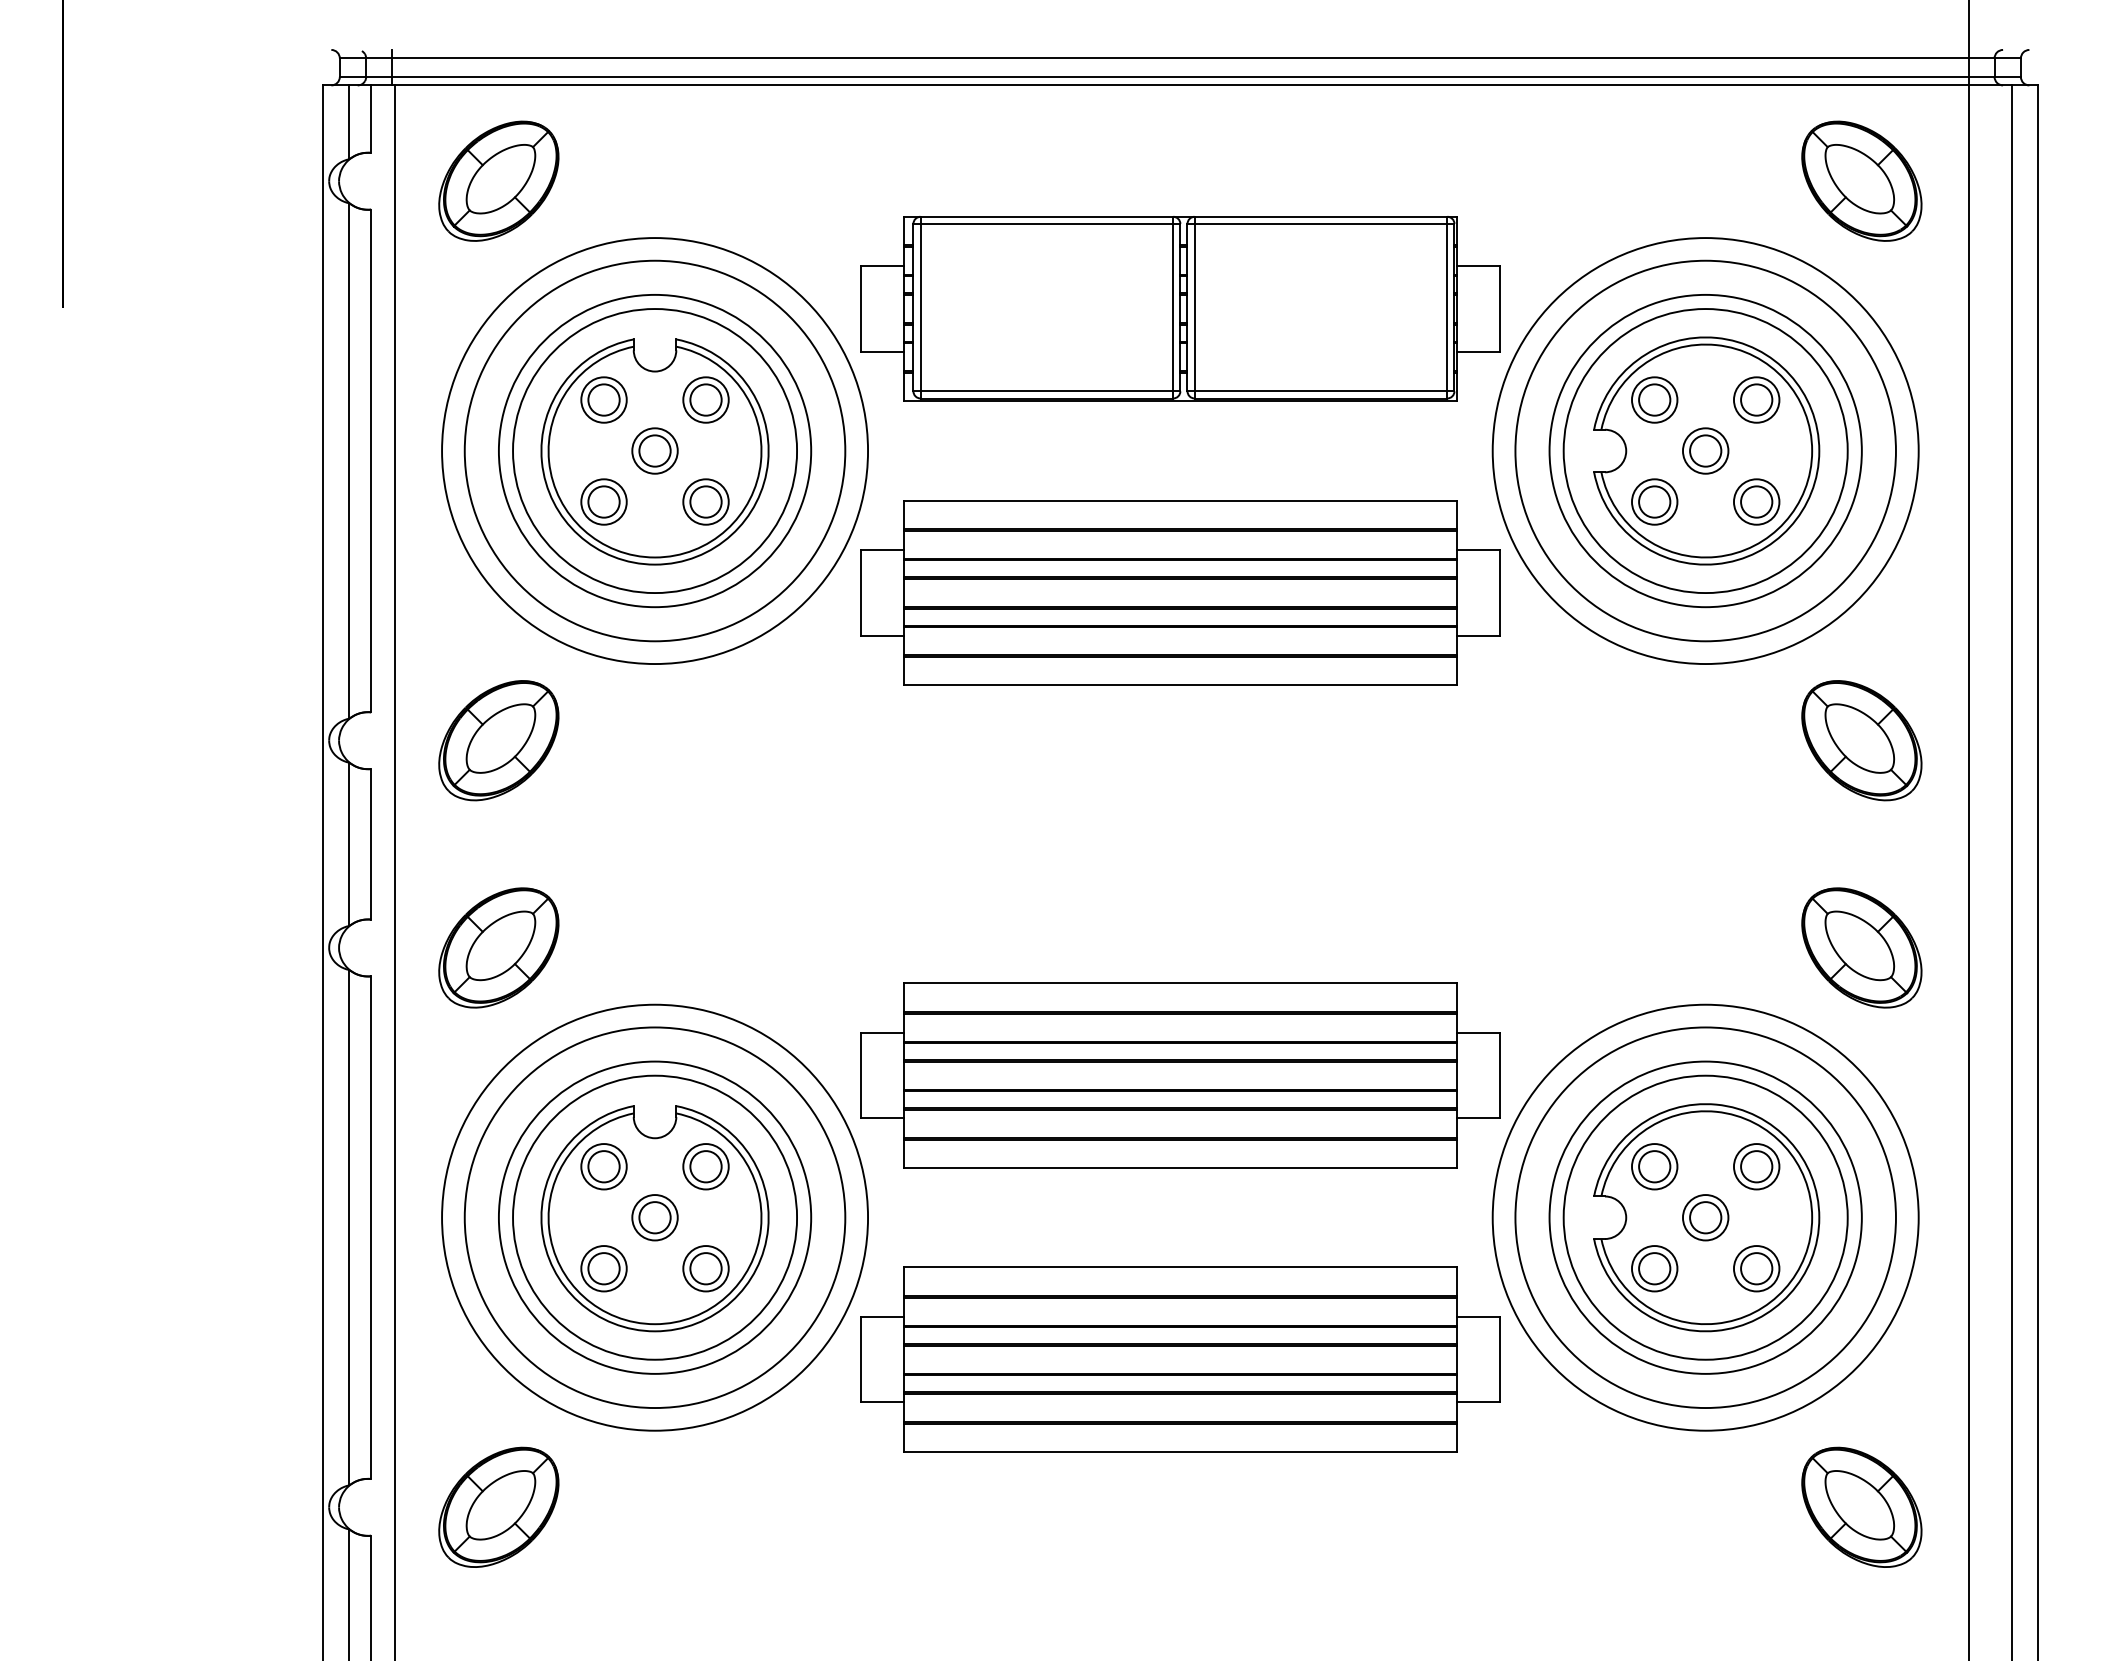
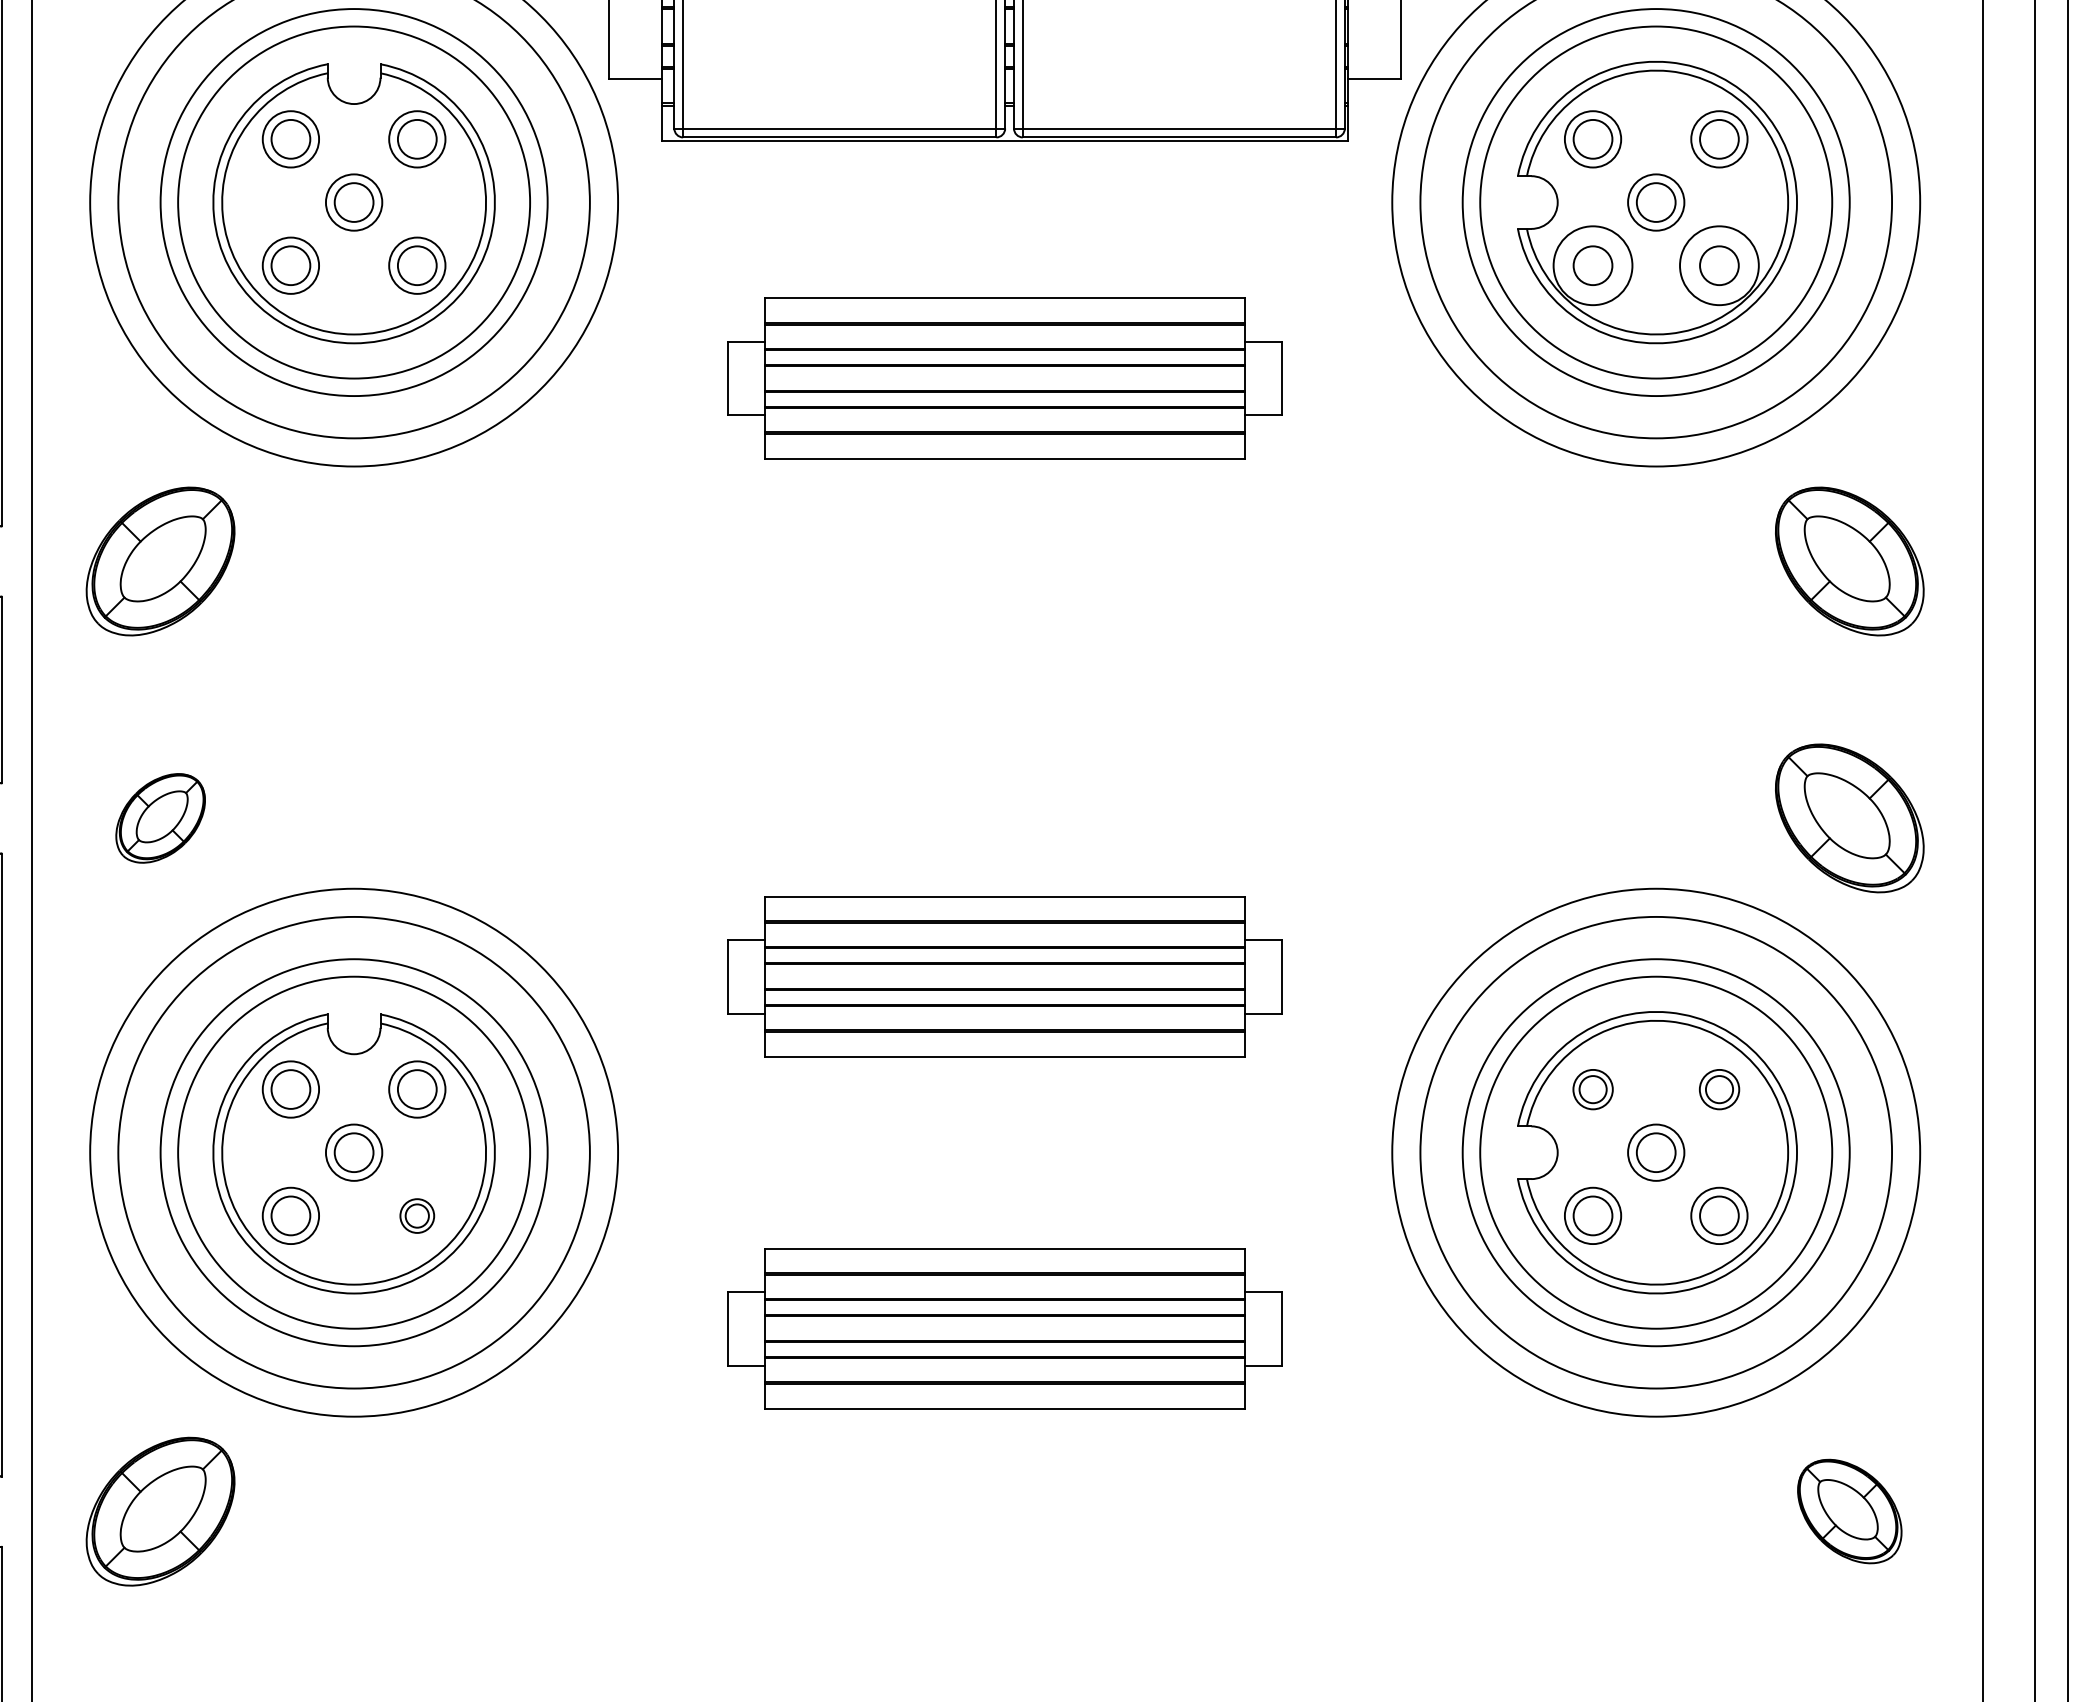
circle: (1654, 501) -> (1592, 265), size x1.4
circle: (1756, 501) -> (1719, 265), size x1.4
part: (1180, 592) -> (1005, 377), size x0.7
part: (498, 947) -> (160, 817), size x0.6
part: (1180, 1075) -> (1005, 976), size x0.7
part: (1654, 1166) -> (1592, 1089), size x0.7
part: (1756, 1166) -> (1719, 1089), size x0.7
part: (705, 1268) -> (416, 1215), size x0.6
part: (1180, 1359) -> (1005, 1328), size x0.7
part: (1861, 1506) -> (1849, 1510), size x0.7

